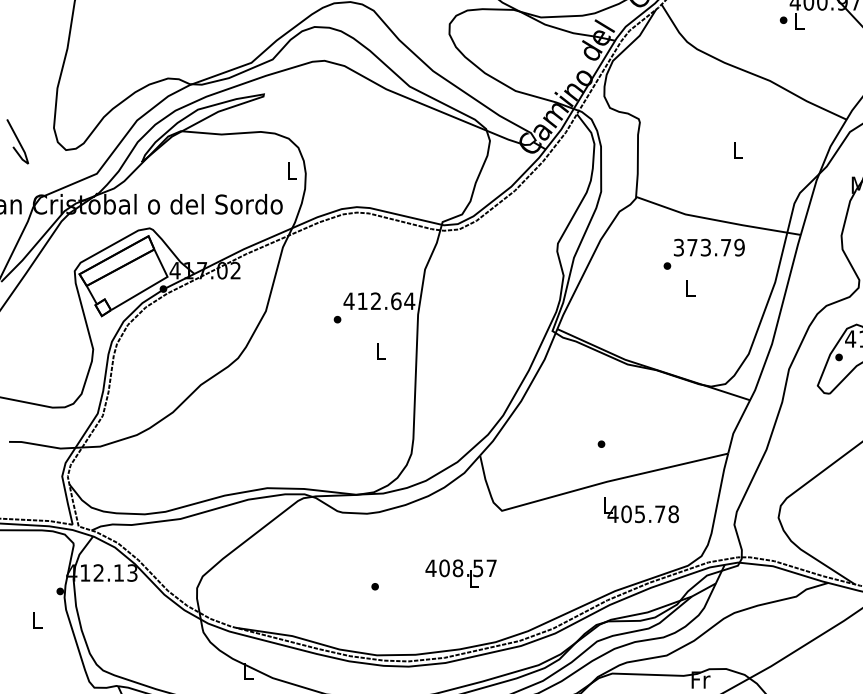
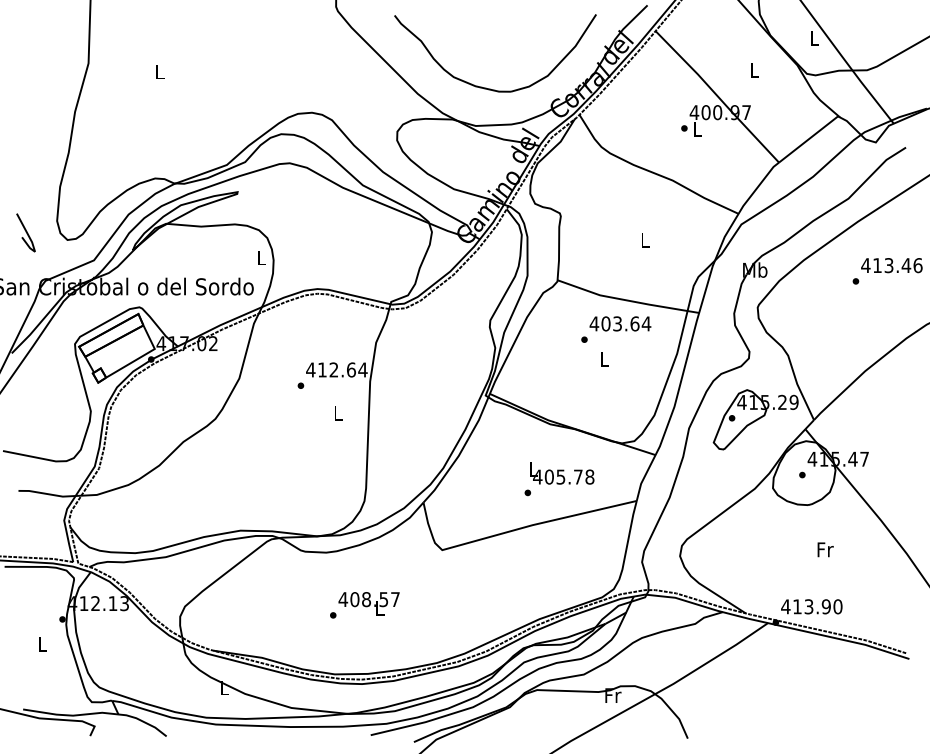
text: (709, 247) -> (620, 323), 373.79 -> 403.64
text: (641, 510) -> (562, 473), moved
text: (460, 572) -> (368, 603), moved

